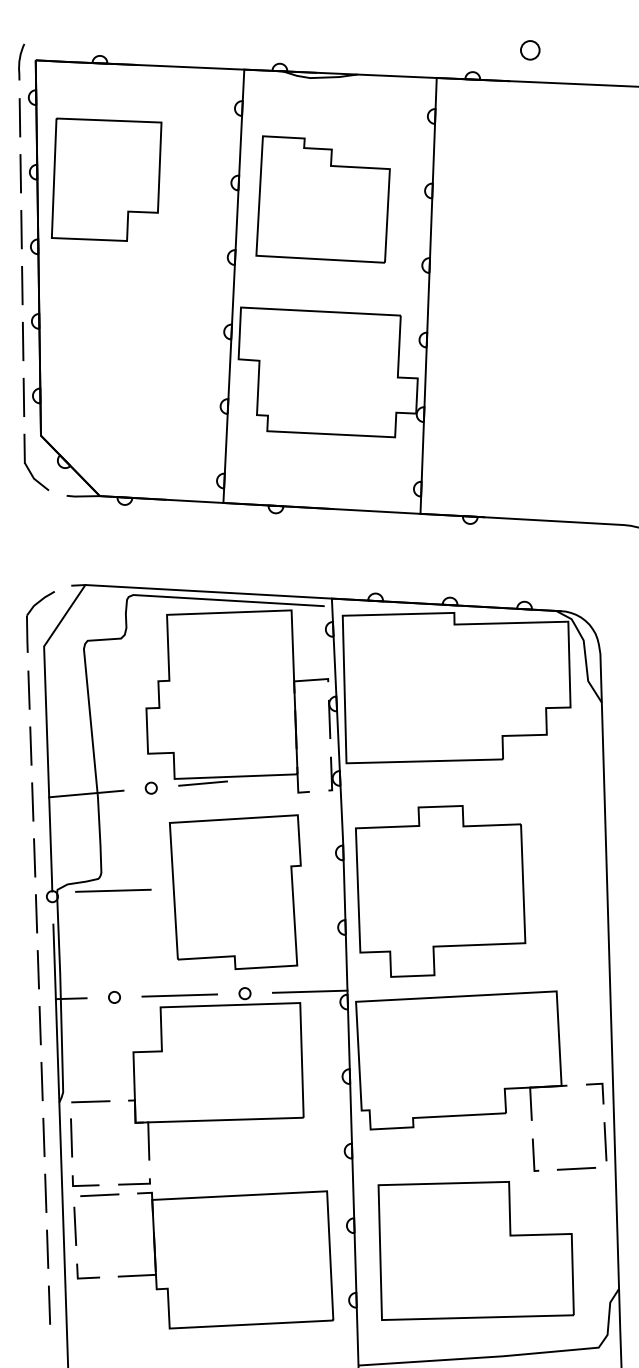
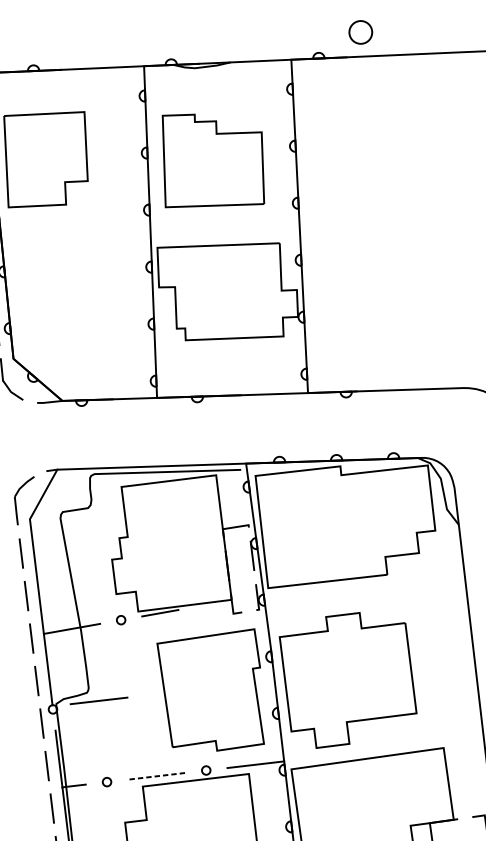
circle: (529, 50) -> (360, 32), size x1.6
part: (235, 892) -> (212, 692), moved
line: (179, 995) -> (156, 776), solid -> dashed

